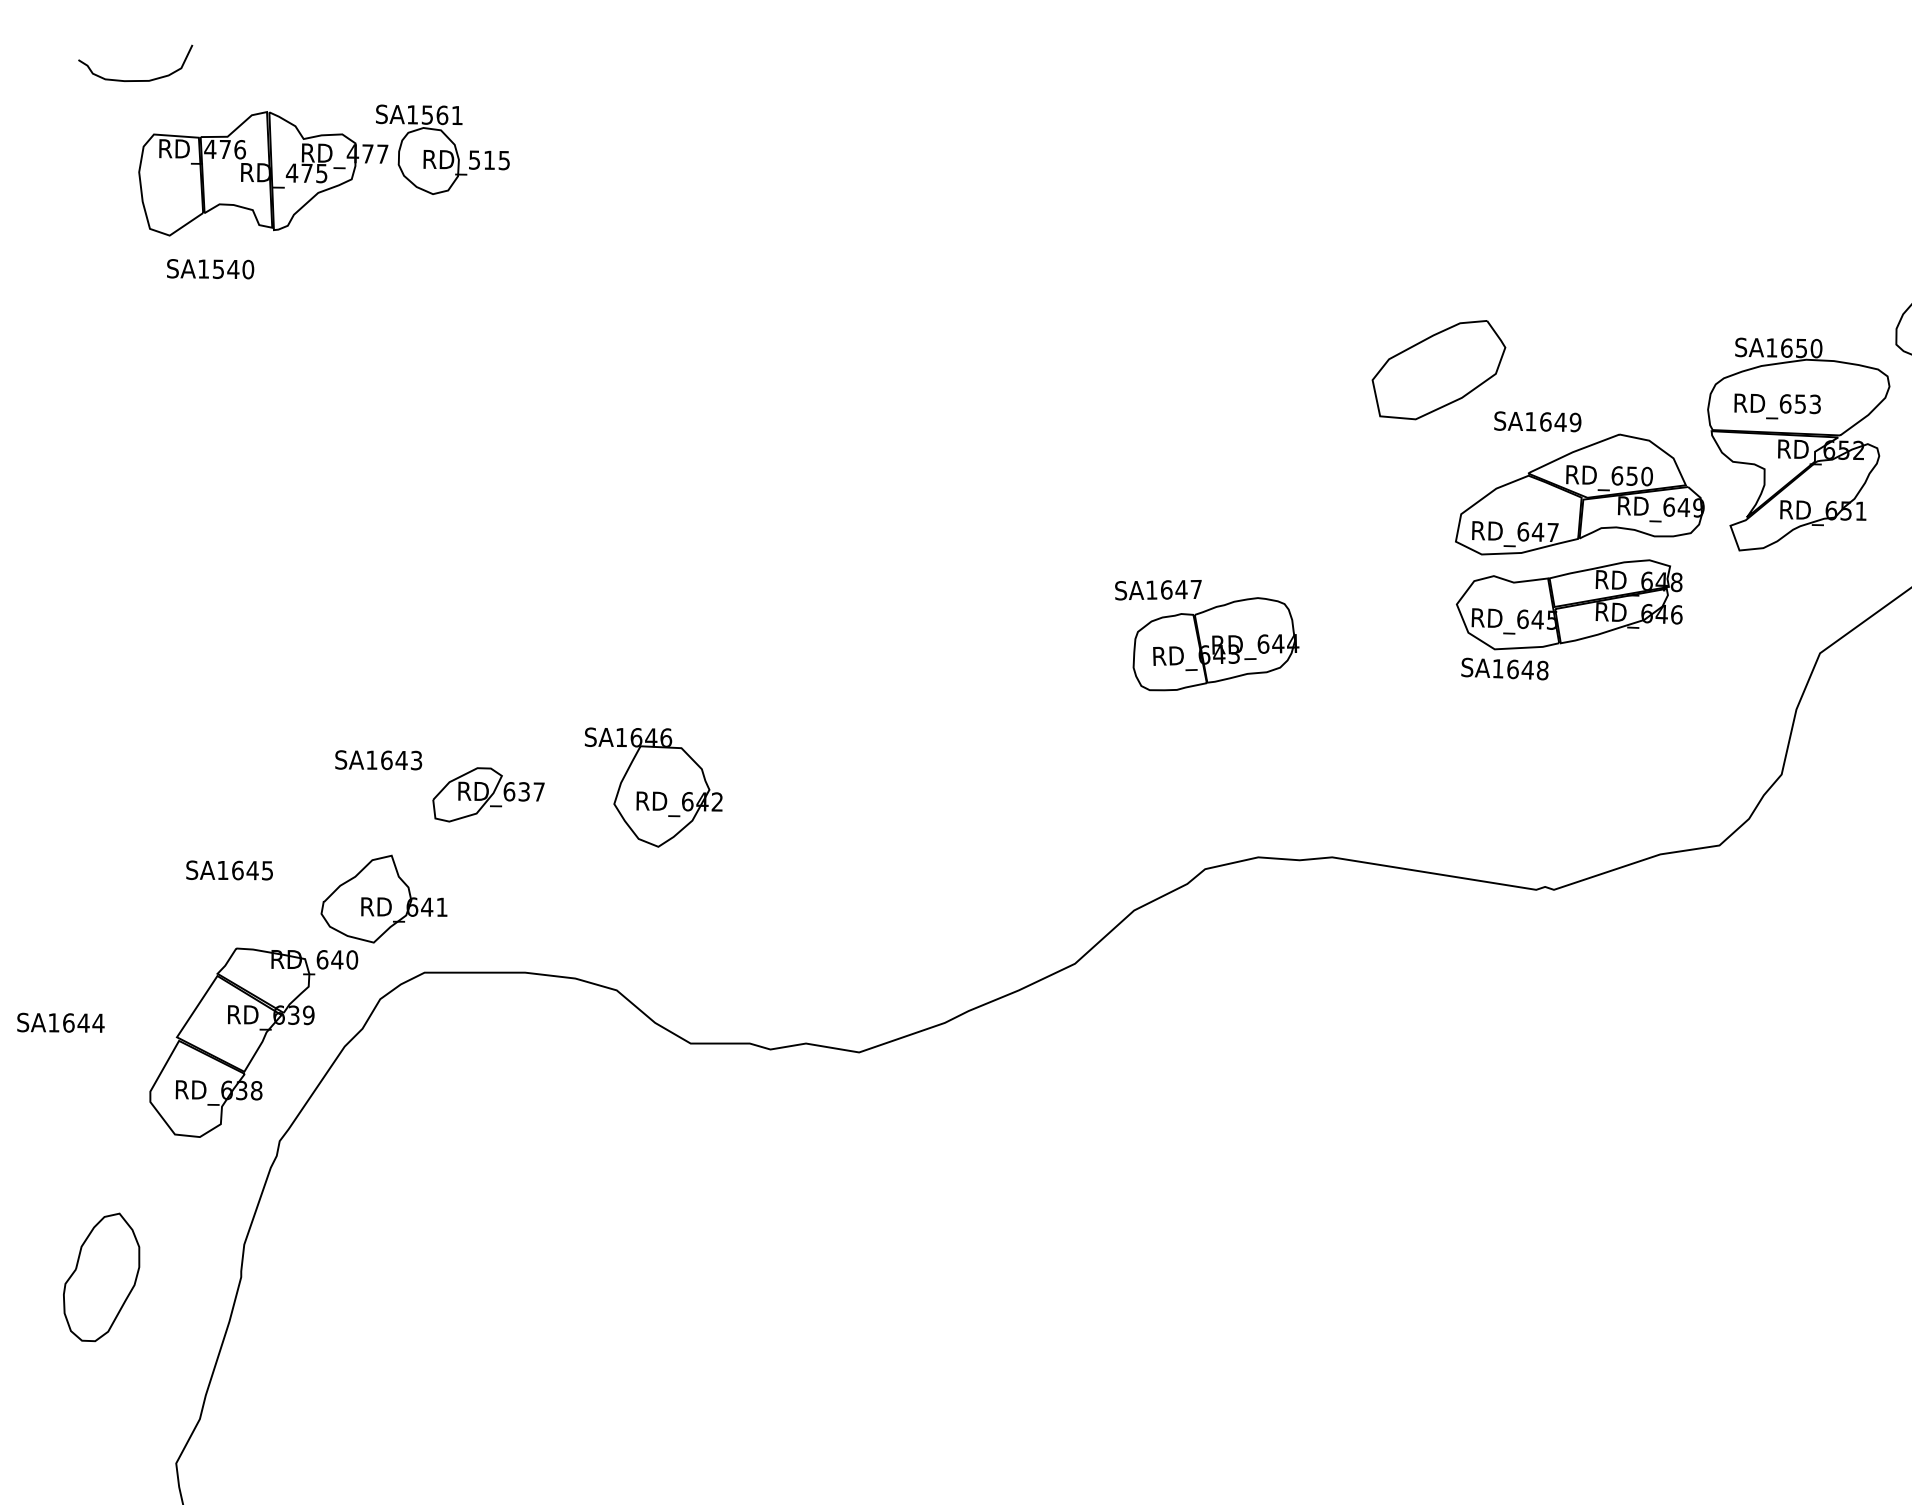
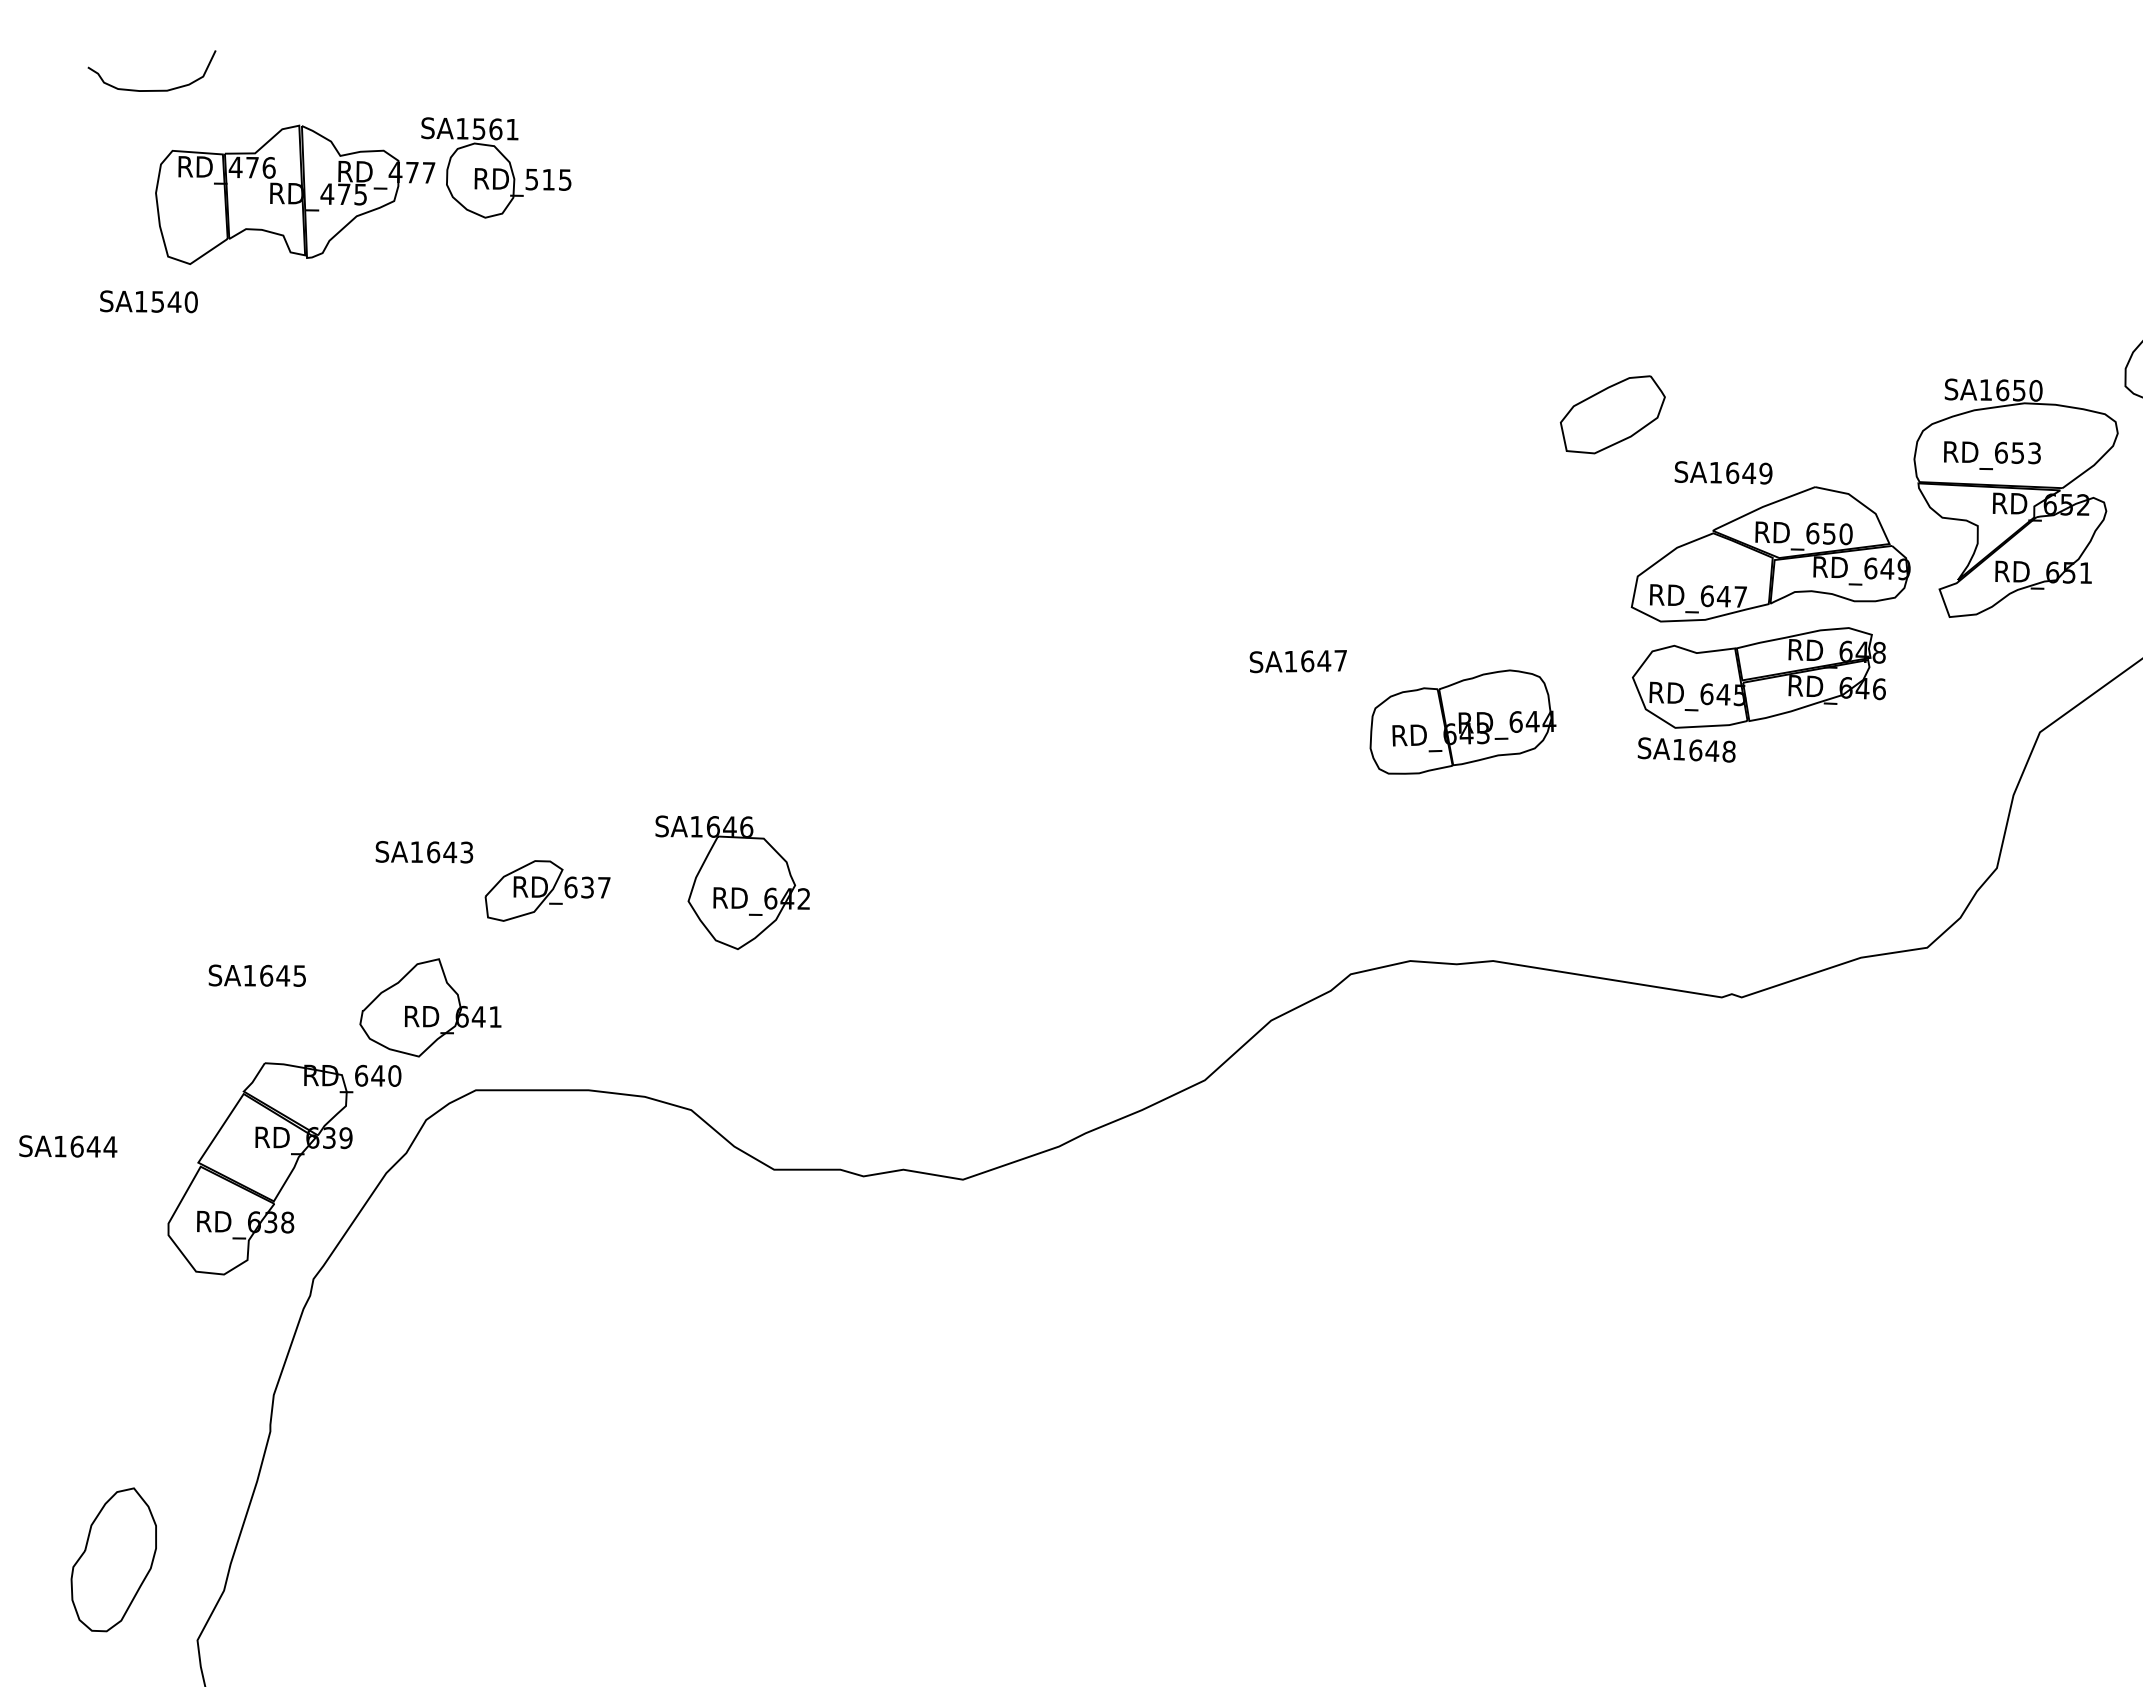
text: (210, 268) -> (148, 301), moved
part: (1438, 369) -> (1612, 414), size x0.7
part: (1215, 643) -> (1462, 721), moved
part: (101, 1277) -> (113, 1559), moved

